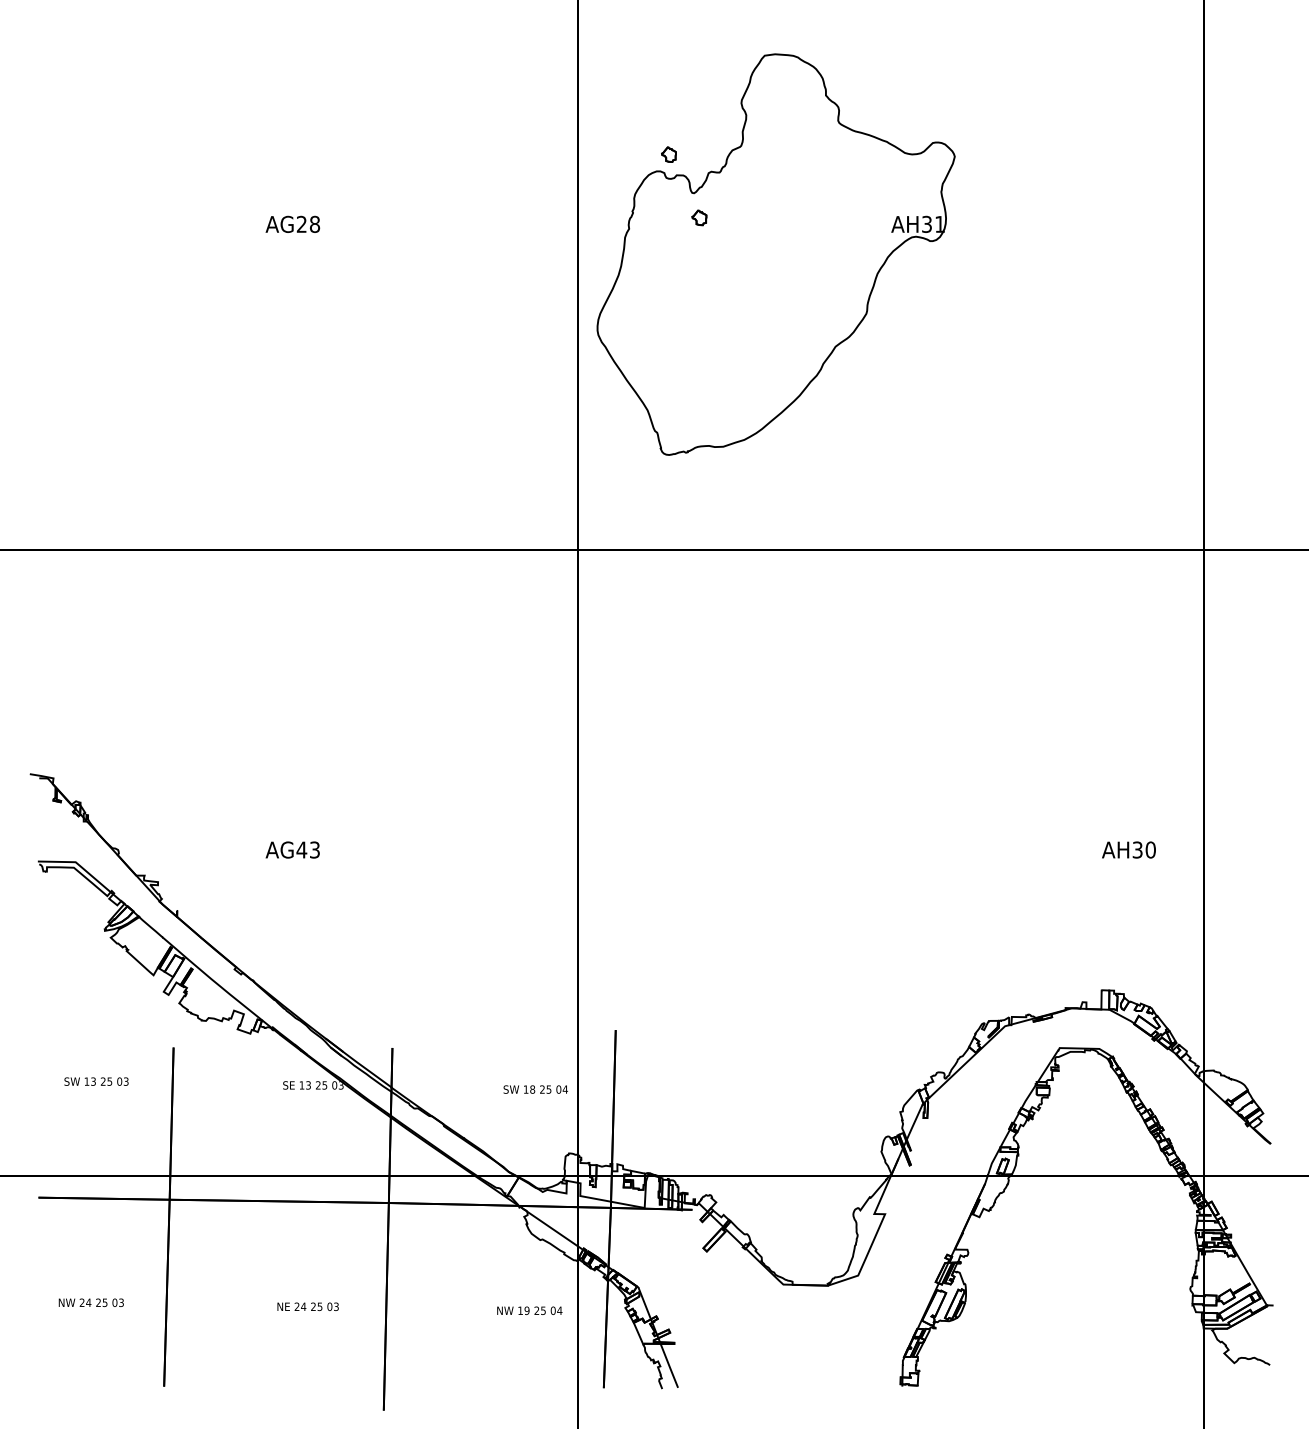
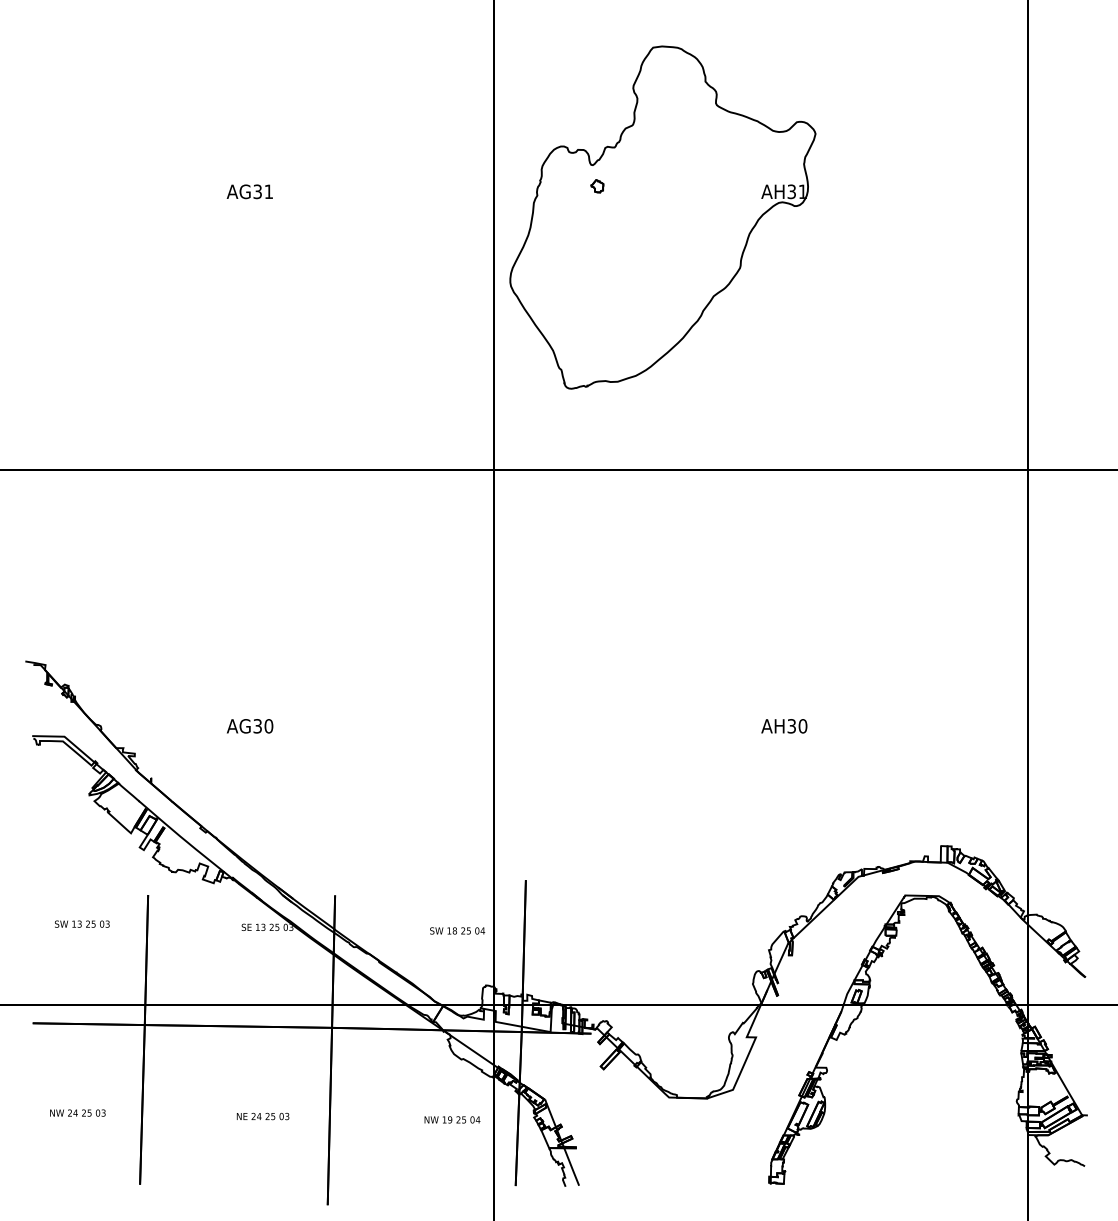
part: (669, 155) -> (571, 132), removed
text: (308, 224) -> (263, 191), AG28 -> AG31
text: (308, 850) -> (263, 726), AG43 -> AG30
text: (1129, 850) -> (784, 726), moved

